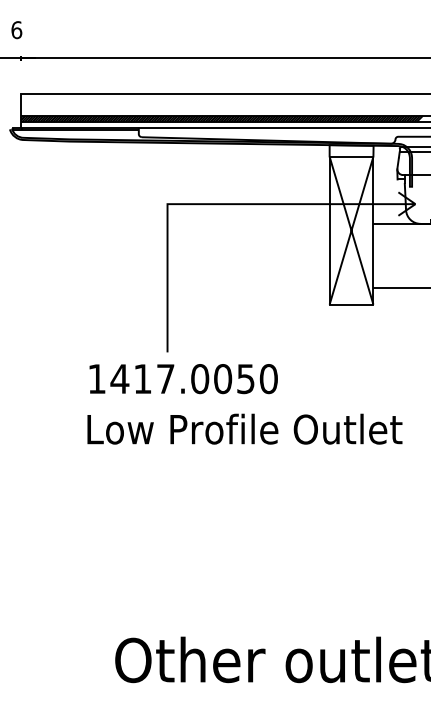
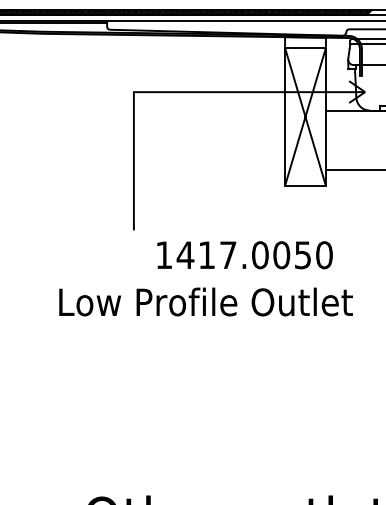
text: (183, 379) -> (244, 255), moved

